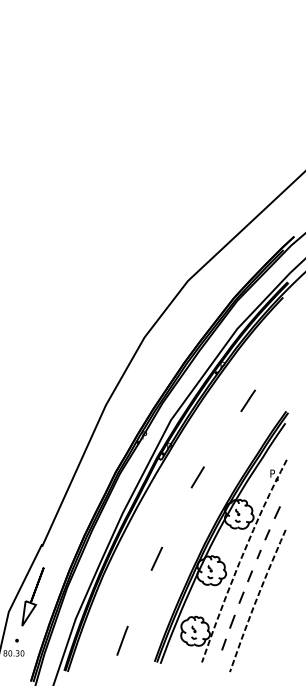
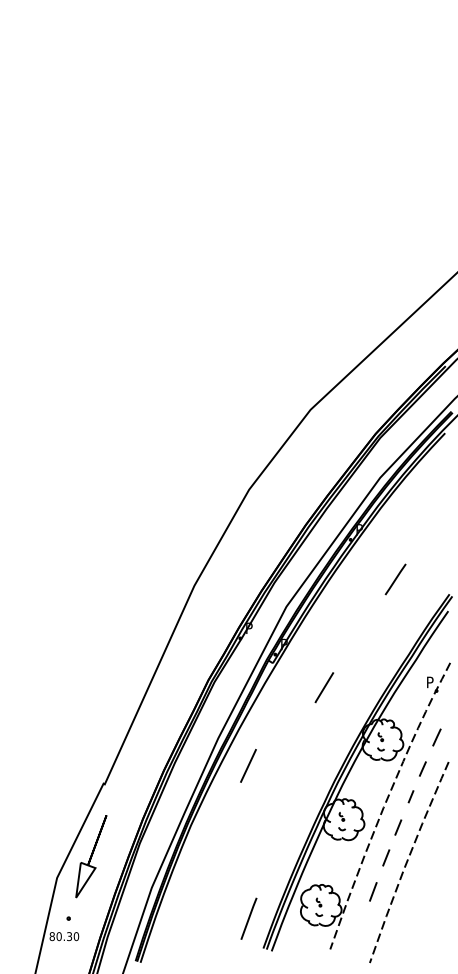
line: (156, 558) -> (248, 765), moved
line: (122, 640) -> (248, 918), moved
line: (224, 644) -> (361, 923), removed

